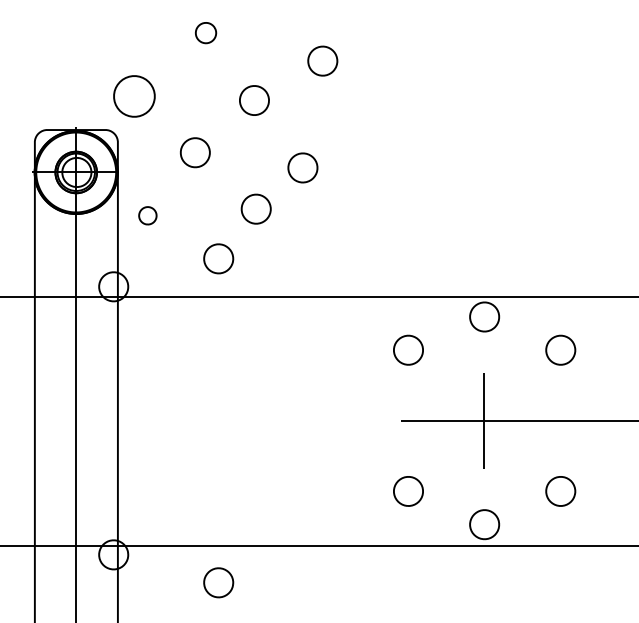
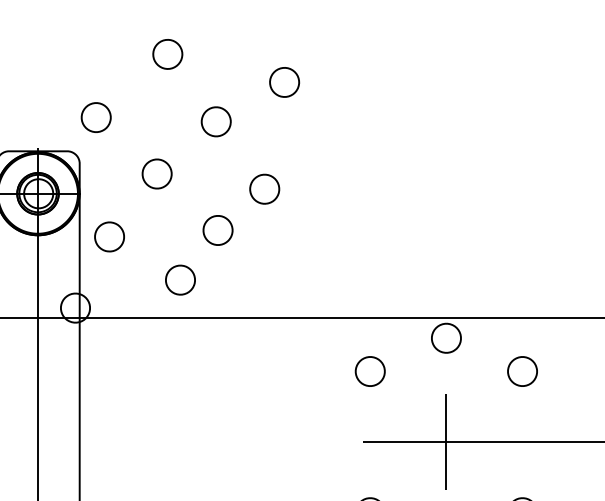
part: (205, 32) -> (167, 53), size x1.43
part: (134, 95) -> (96, 116), size x0.71
part: (147, 215) -> (109, 236), size x1.67

